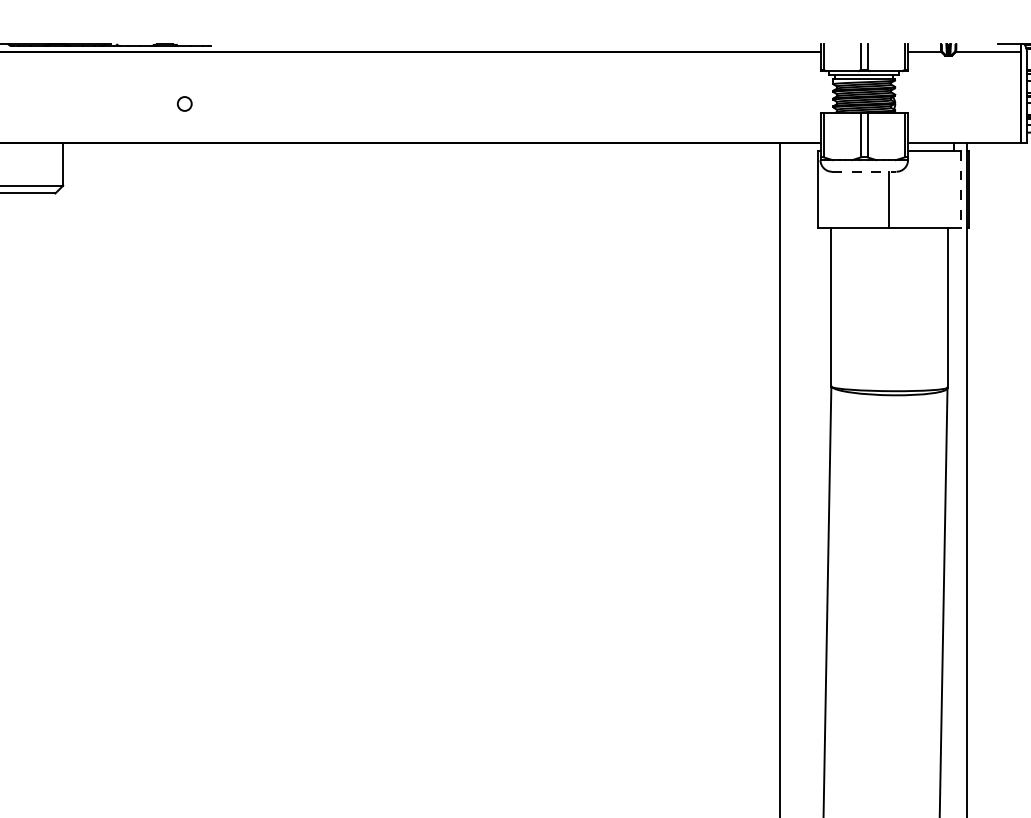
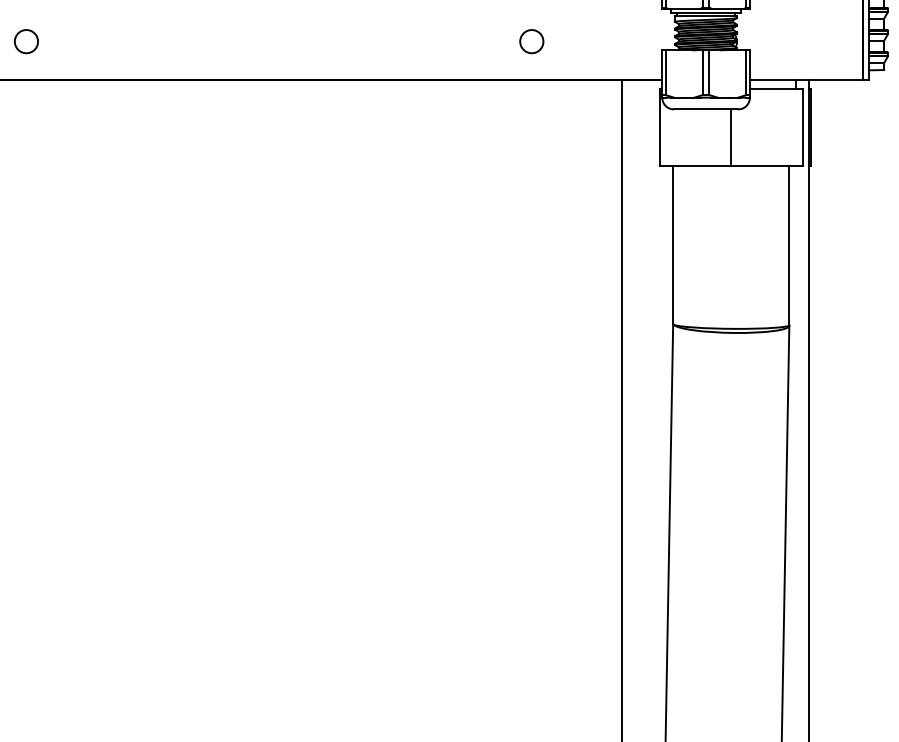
circle: (184, 103) -> (26, 41), size x1.67
circle: (689, 103) -> (531, 41), added
line: (864, 171) -> (706, 109), dashed -> solid
line: (961, 189) -> (803, 127), dashed -> solid

